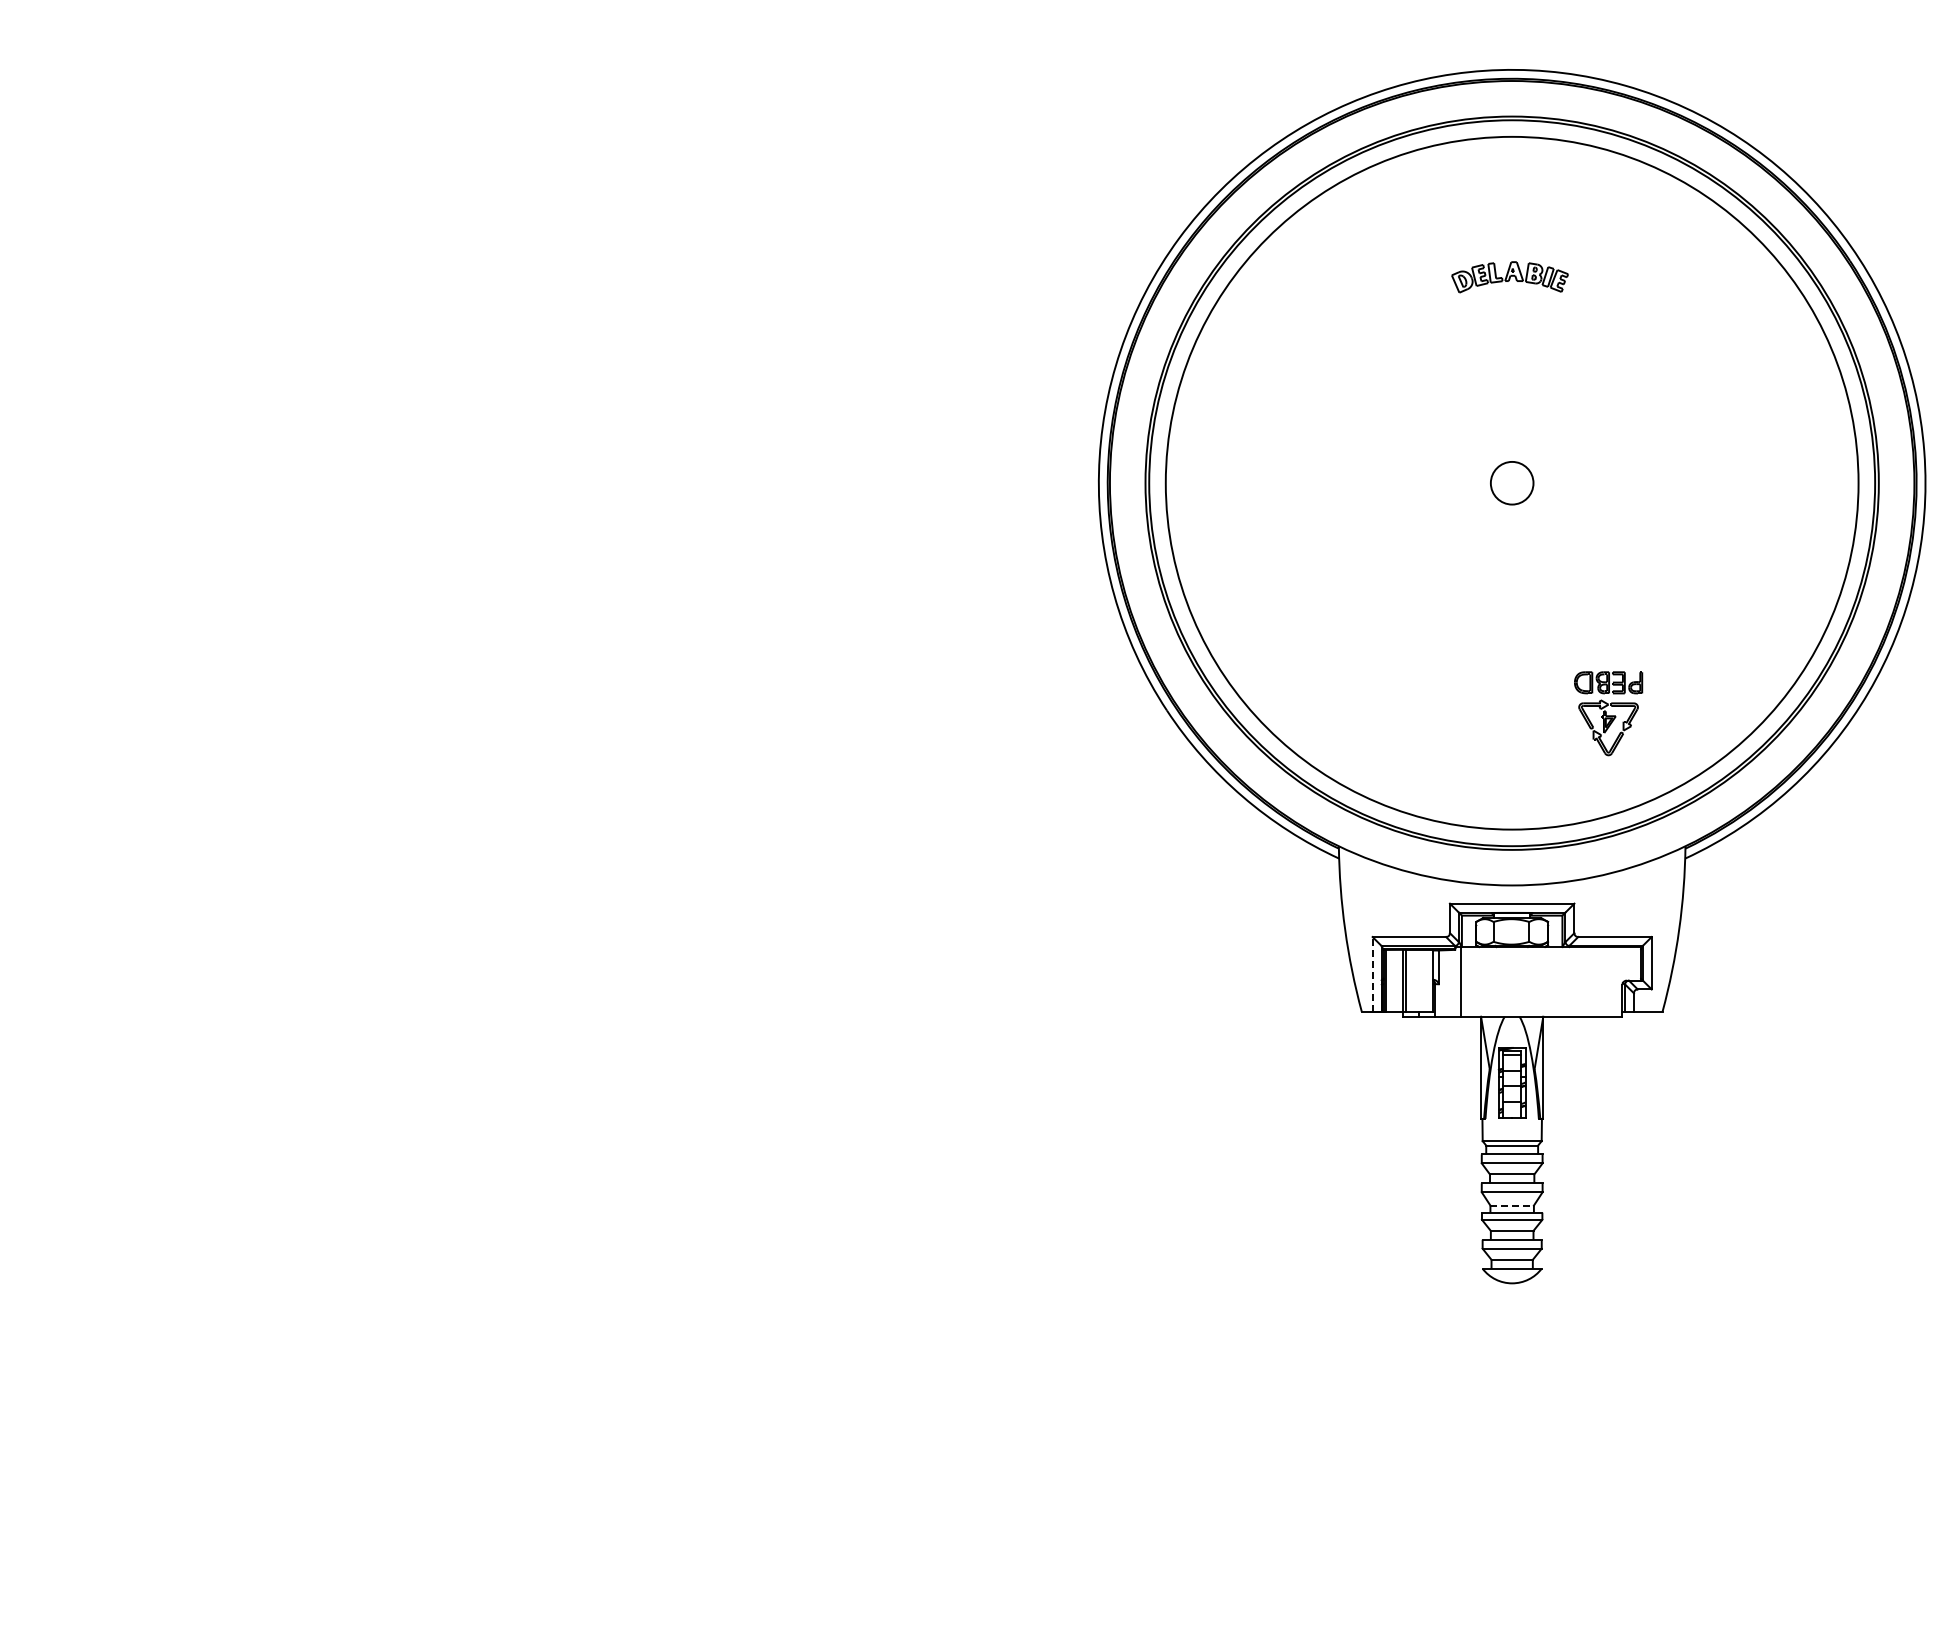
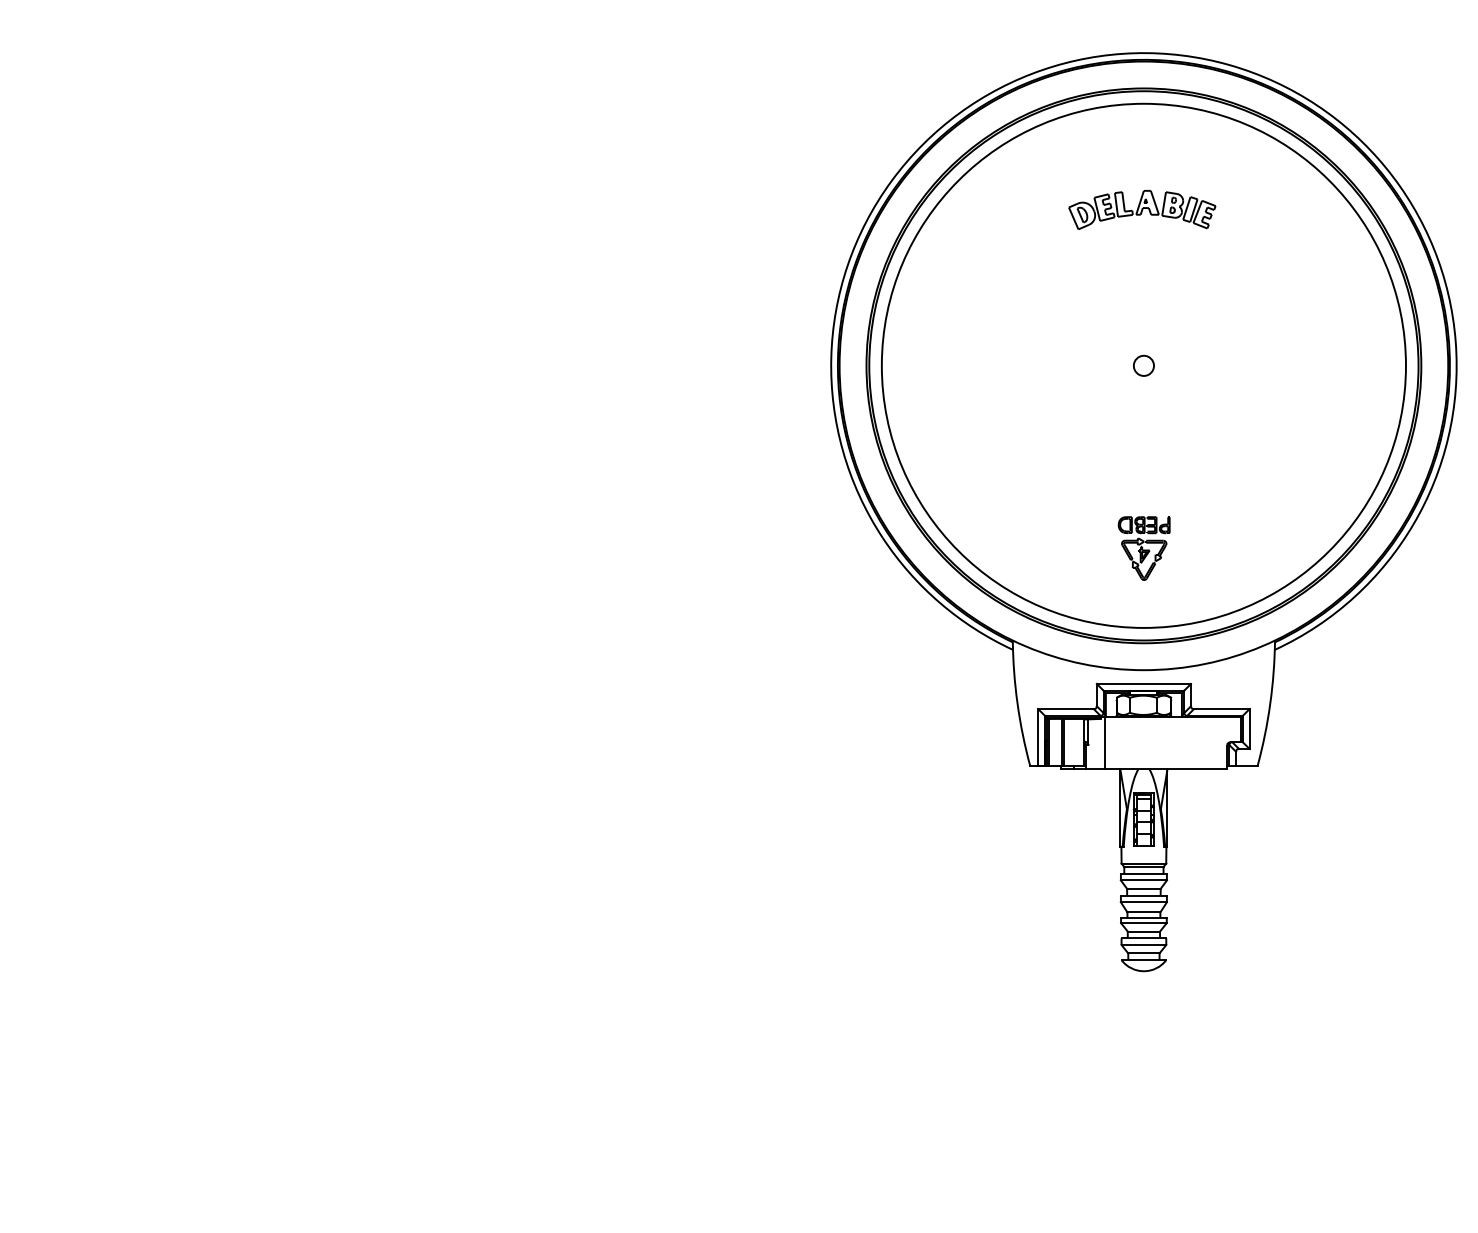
part: (1509, 277) -> (1141, 210), size x1.67
circle: (1511, 482) -> (1143, 365), size x0.62
part: (1608, 713) -> (1144, 548), moved
line: (1372, 973) -> (1038, 736), dashed -> solid
line: (1512, 1205) -> (1144, 912), dashed -> solid

